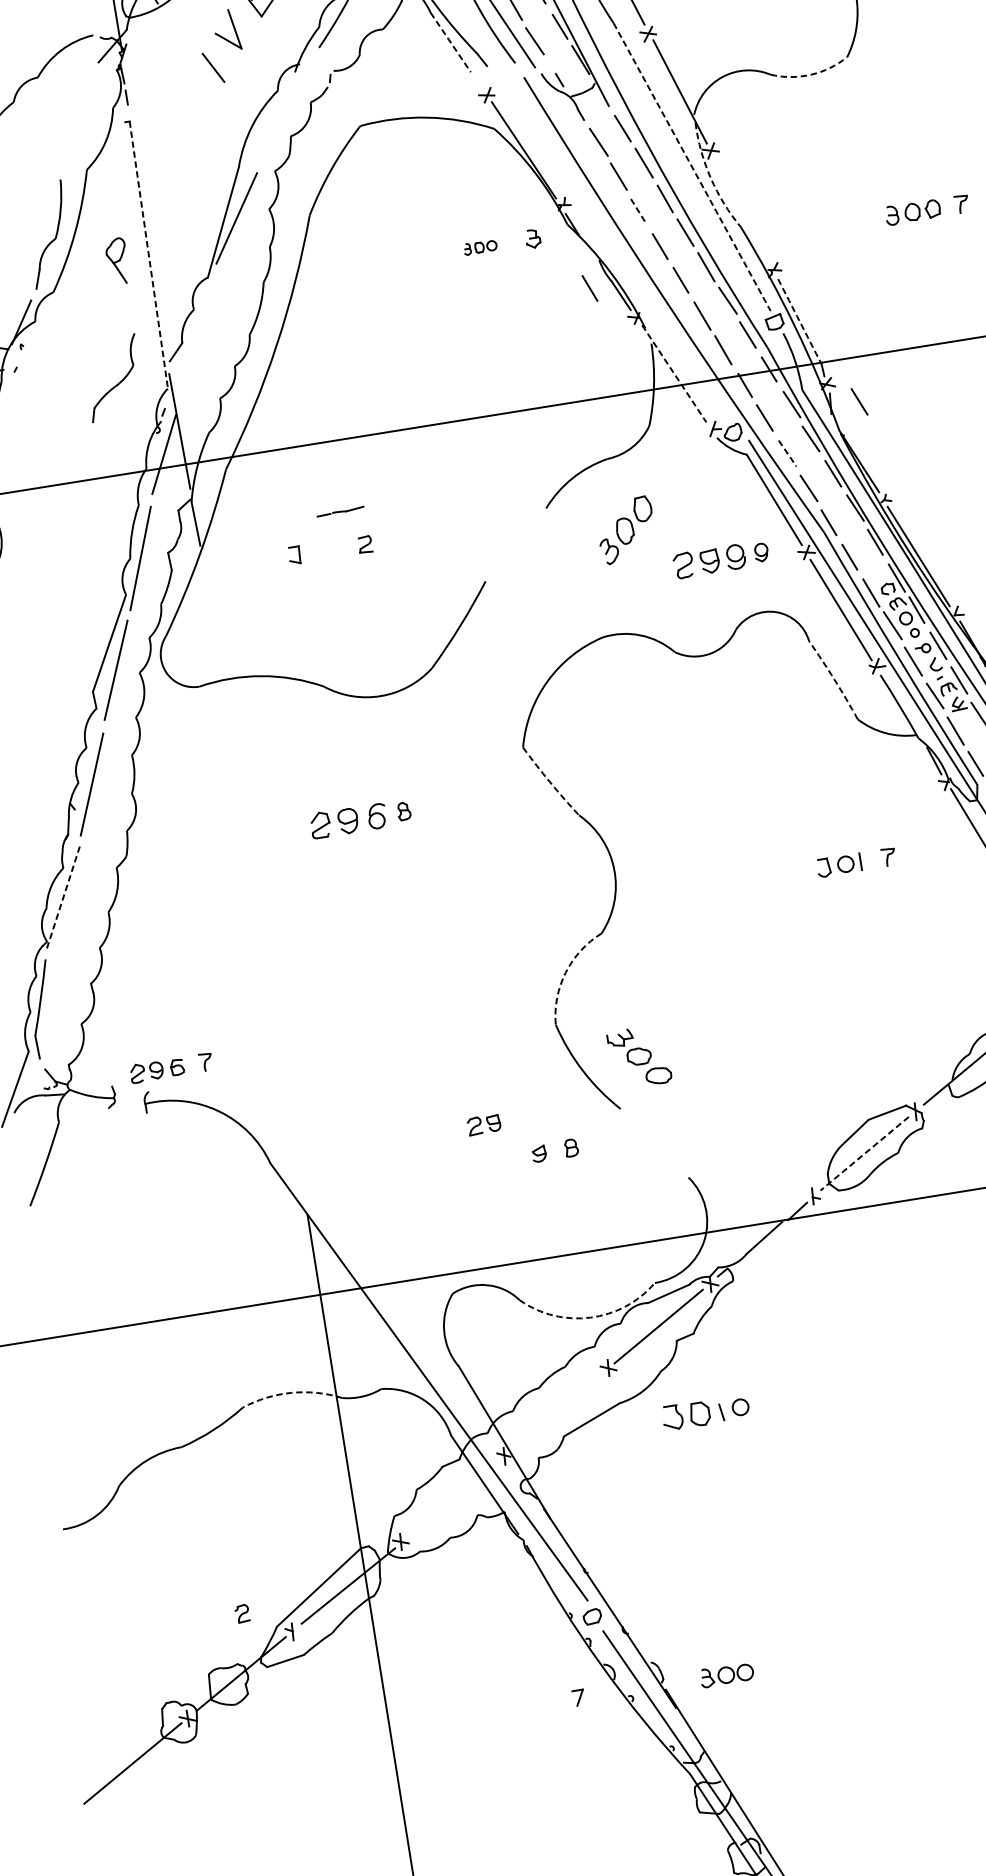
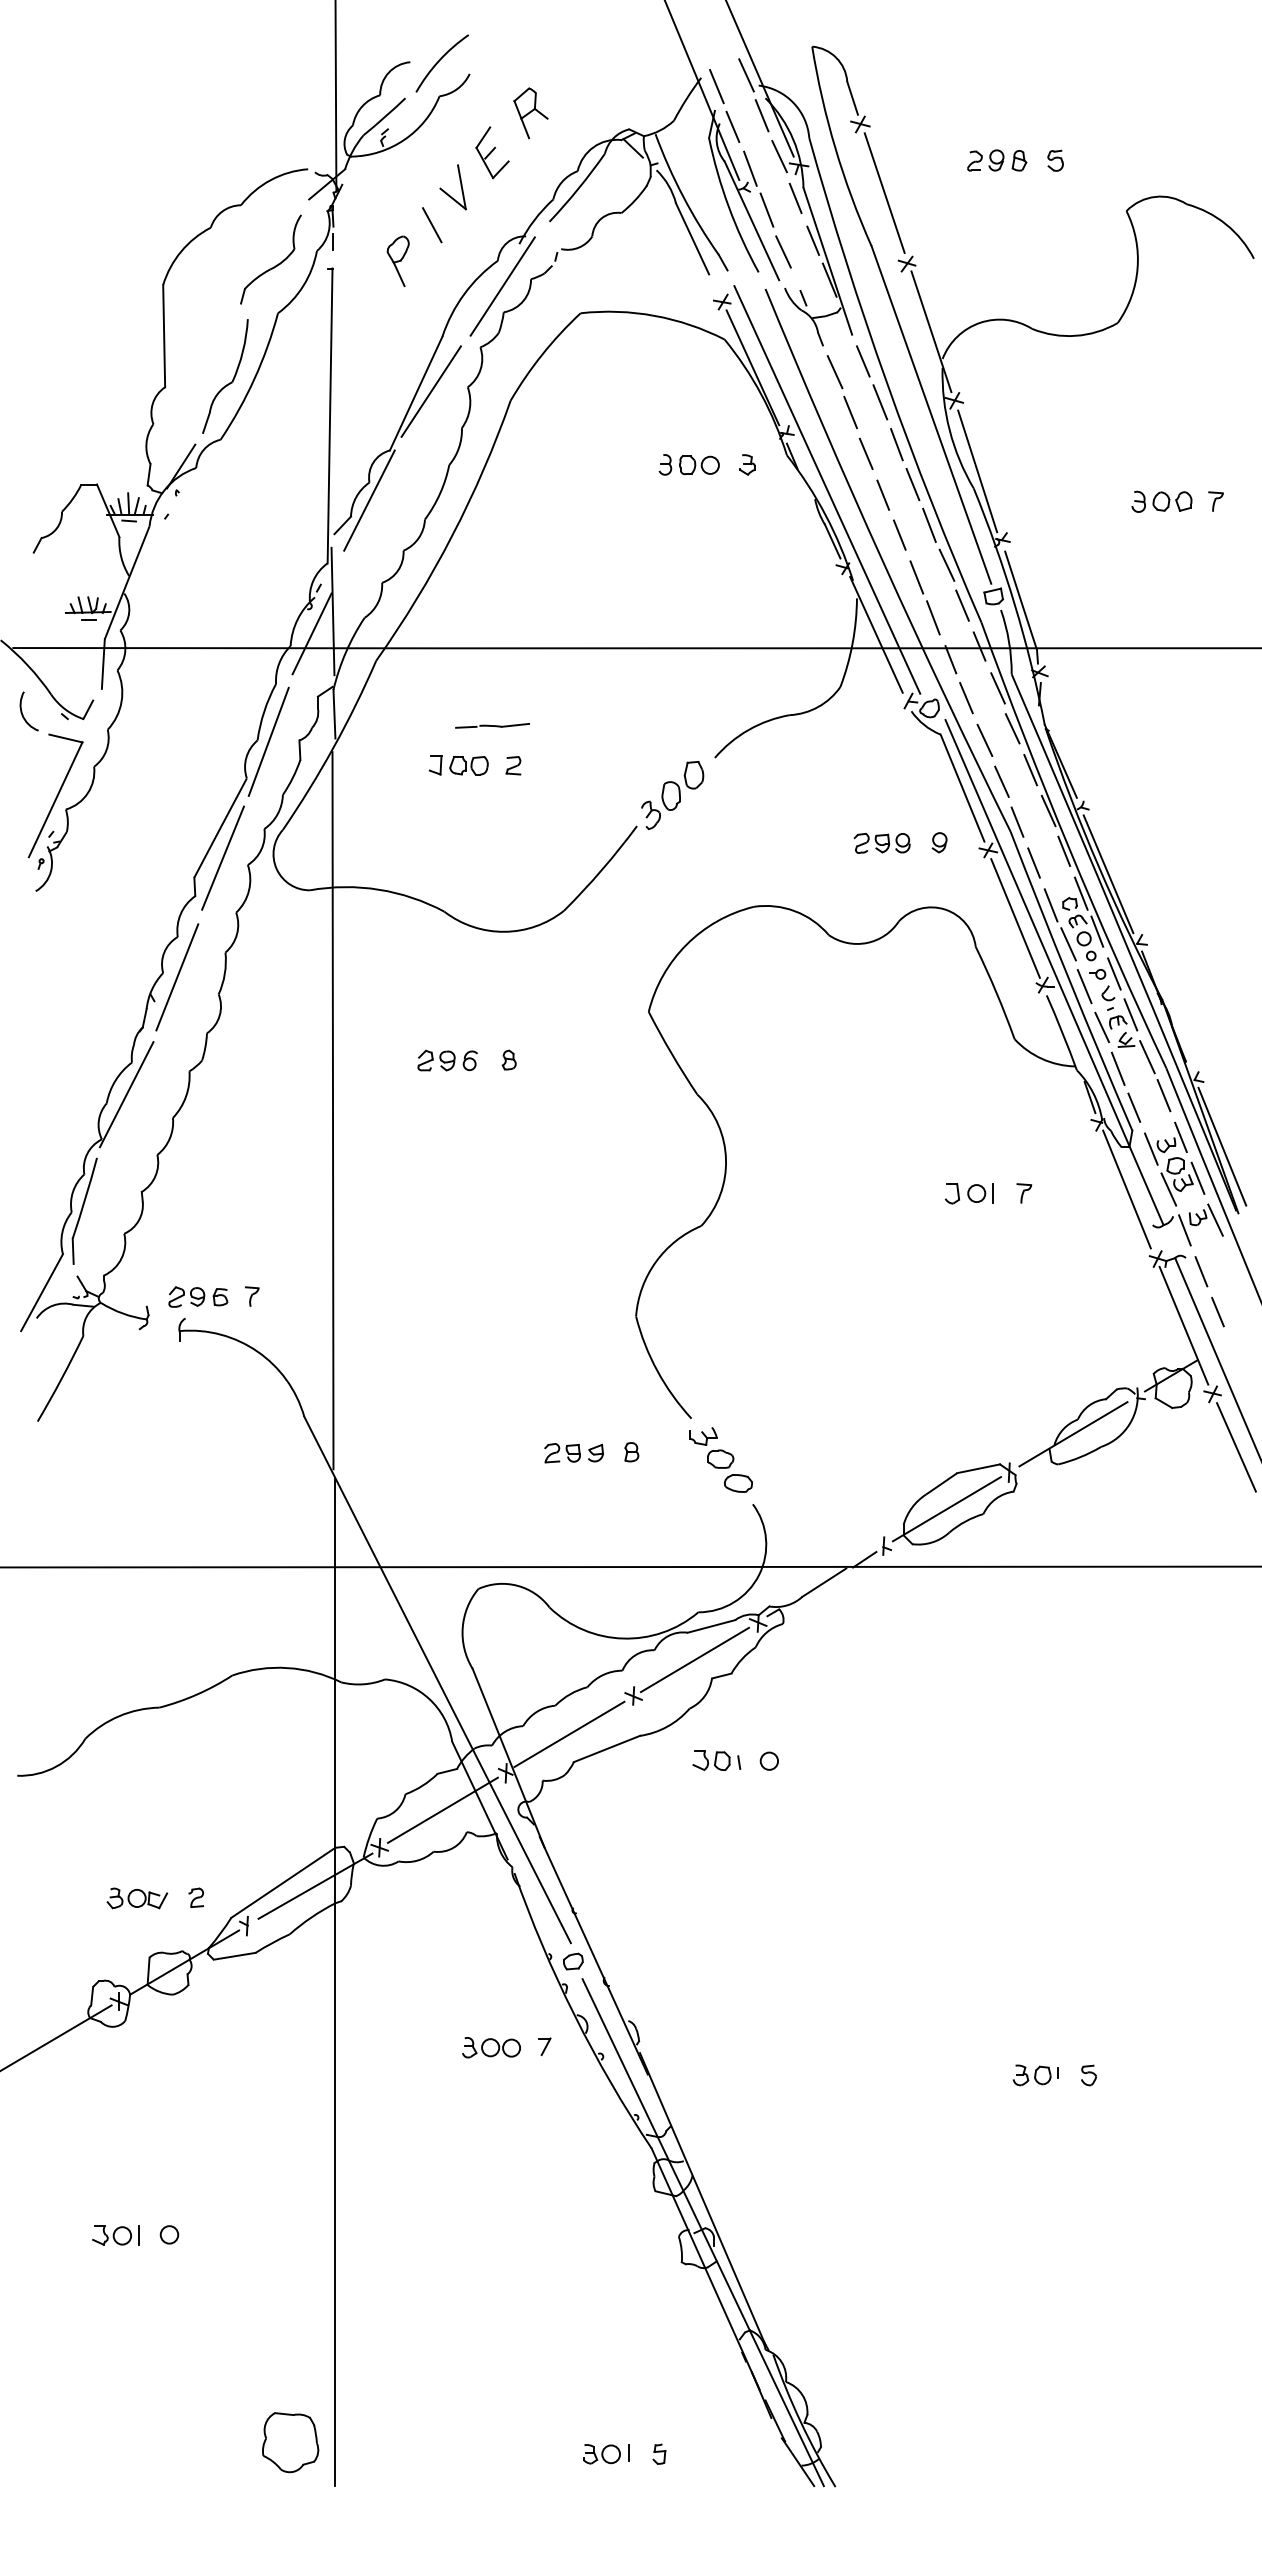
line: (450, 43) -> (692, 239), dashed -> solid
arc: (810, 74) -> (1075, 335), dashed -> solid
line: (285, 113) -> (502, 286), added
line: (692, 167) -> (931, 415), dashed -> solid
arc: (710, 178) -> (949, 430), dashed -> solid
line: (741, 211) -> (977, 471), added
line: (639, 212) -> (866, 454), dashed -> solid
part: (479, 247) -> (688, 464), size x1.67
line: (609, 249) -> (827, 489), added
line: (149, 255) -> (330, 416), dashed -> solid
part: (116, 261) -> (397, 261), moved
line: (590, 287) -> (800, 527), removed
arc: (799, 321) -> (1020, 600), dashed -> solid
line: (196, 325) -> (369, 500), added
line: (674, 373) -> (876, 634), dashed -> solid
part: (117, 383) -> (273, 266), moved
line: (859, 402) -> (1071, 697), removed
line: (788, 453) -> (985, 740), dashed -> solid
part: (340, 511) -> (492, 725), size x1.43
part: (626, 530) -> (672, 795), moved
part: (324, 550) -> (468, 765), added
part: (709, 561) -> (881, 843), size x0.71
arc: (834, 679) -> (996, 992), dashed -> solid
arc: (549, 782) -> (671, 1054), dashed -> solid
part: (348, 820) -> (447, 1060), size x0.71
line: (251, 882) -> (332, 1110), added
line: (63, 897) -> (126, 1094), dashed -> solid
arc: (565, 973) -> (655, 1262), dashed -> solid
part: (639, 1056) -> (720, 1459), moved
part: (484, 1125) -> (562, 1453), moved
line: (864, 1154) -> (946, 1509), dashed -> solid
arc: (590, 1317) -> (623, 1638), dashed -> solid
arc: (291, 1393) -> (287, 1668), dashed -> solid
line: (556, 1412) -> (569, 1734), added
part: (692, 1414) -> (716, 1760), size x0.71
line: (452, 1498) -> (442, 1809), added
part: (189, 1622) -> (137, 1898), added
part: (727, 1674) -> (491, 2047), moved

